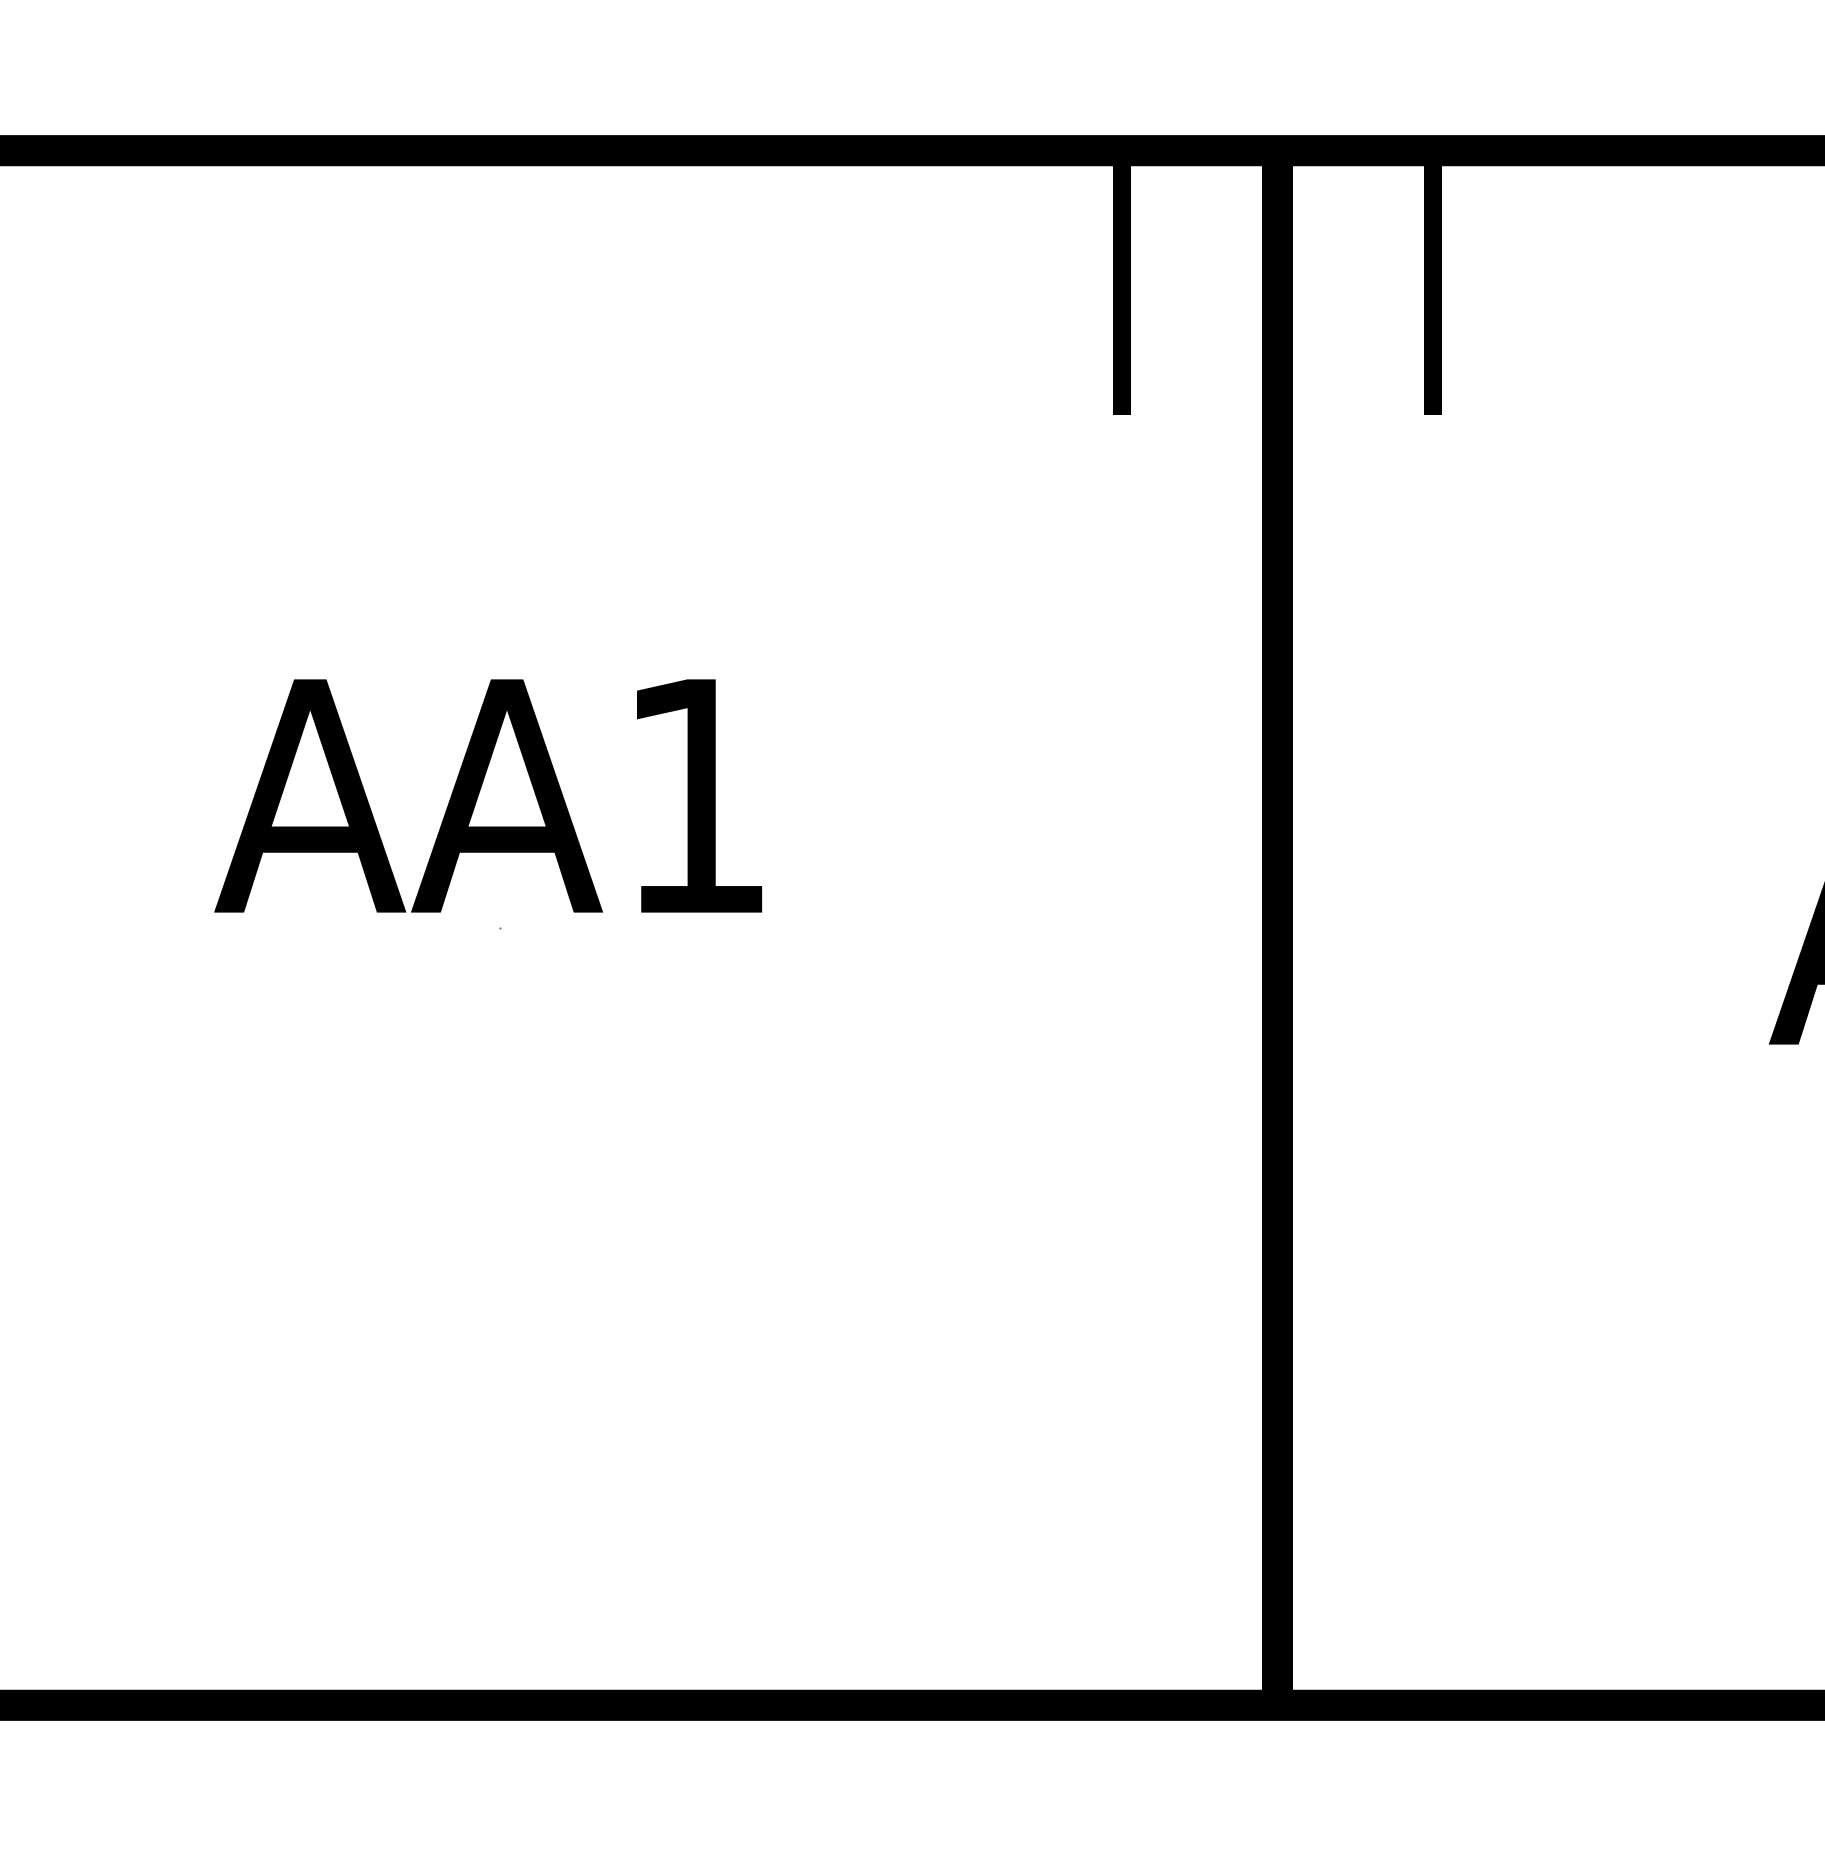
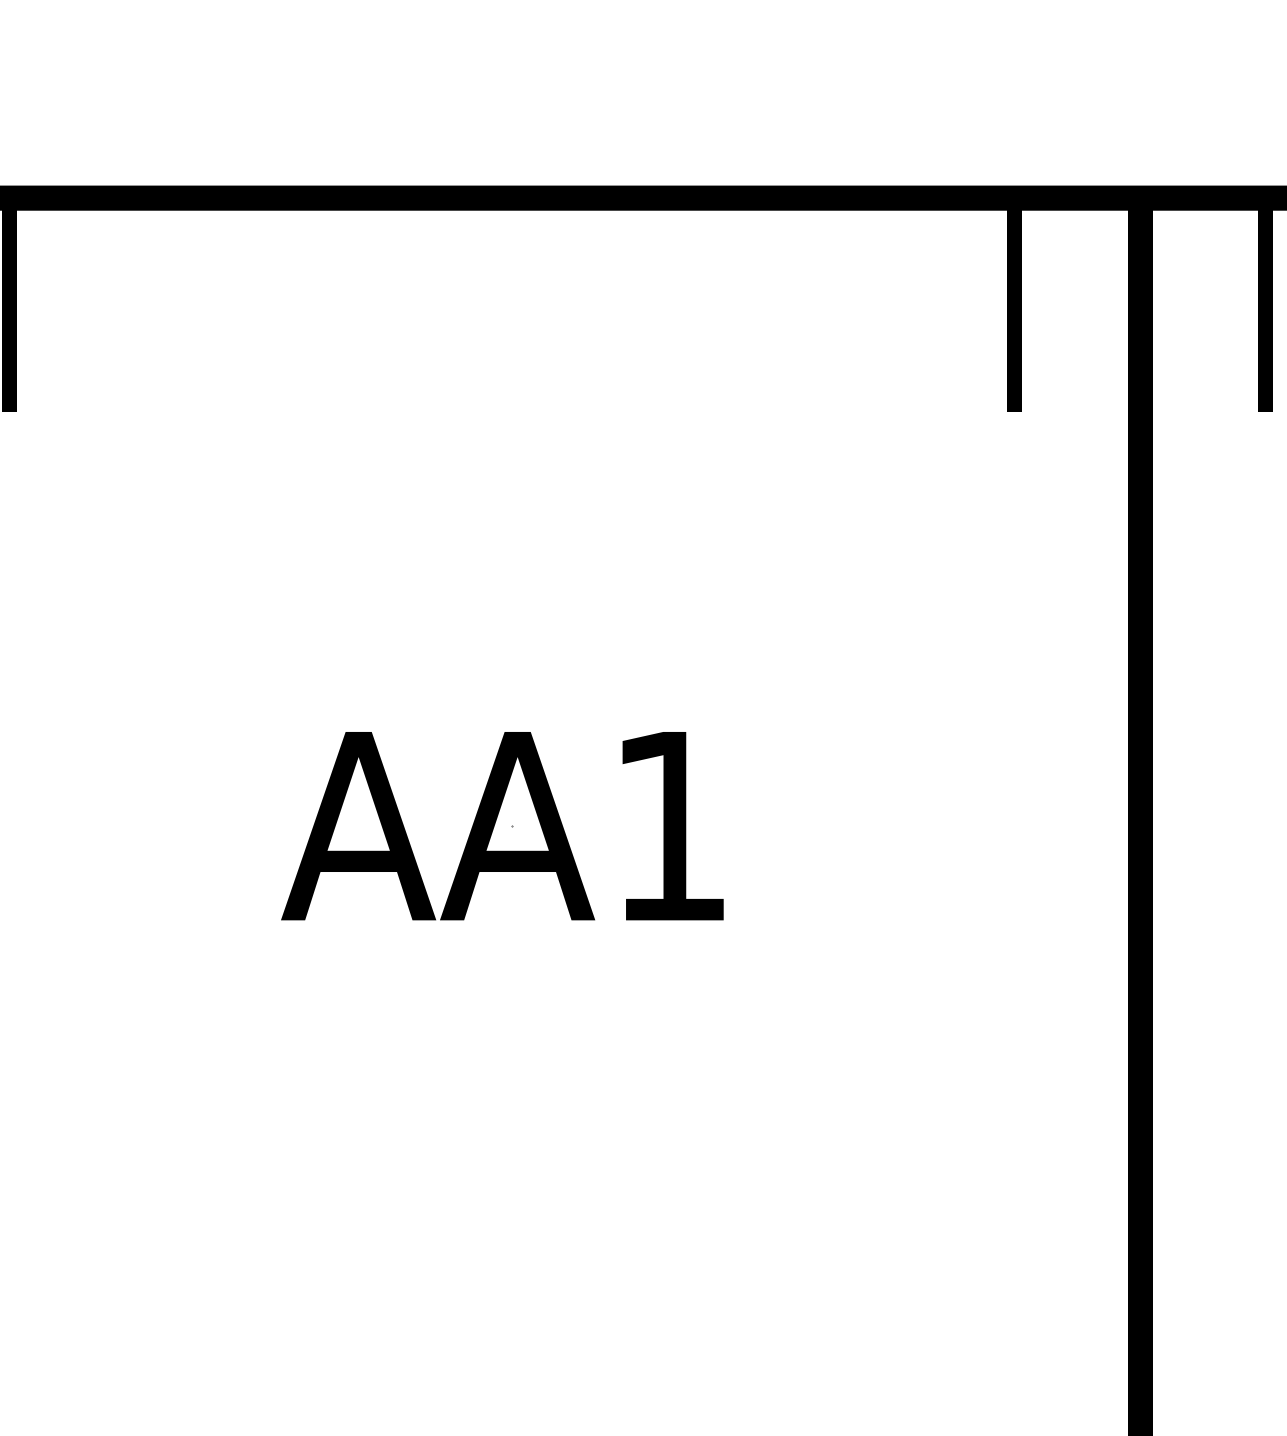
text: (488, 795) -> (502, 825), moved

